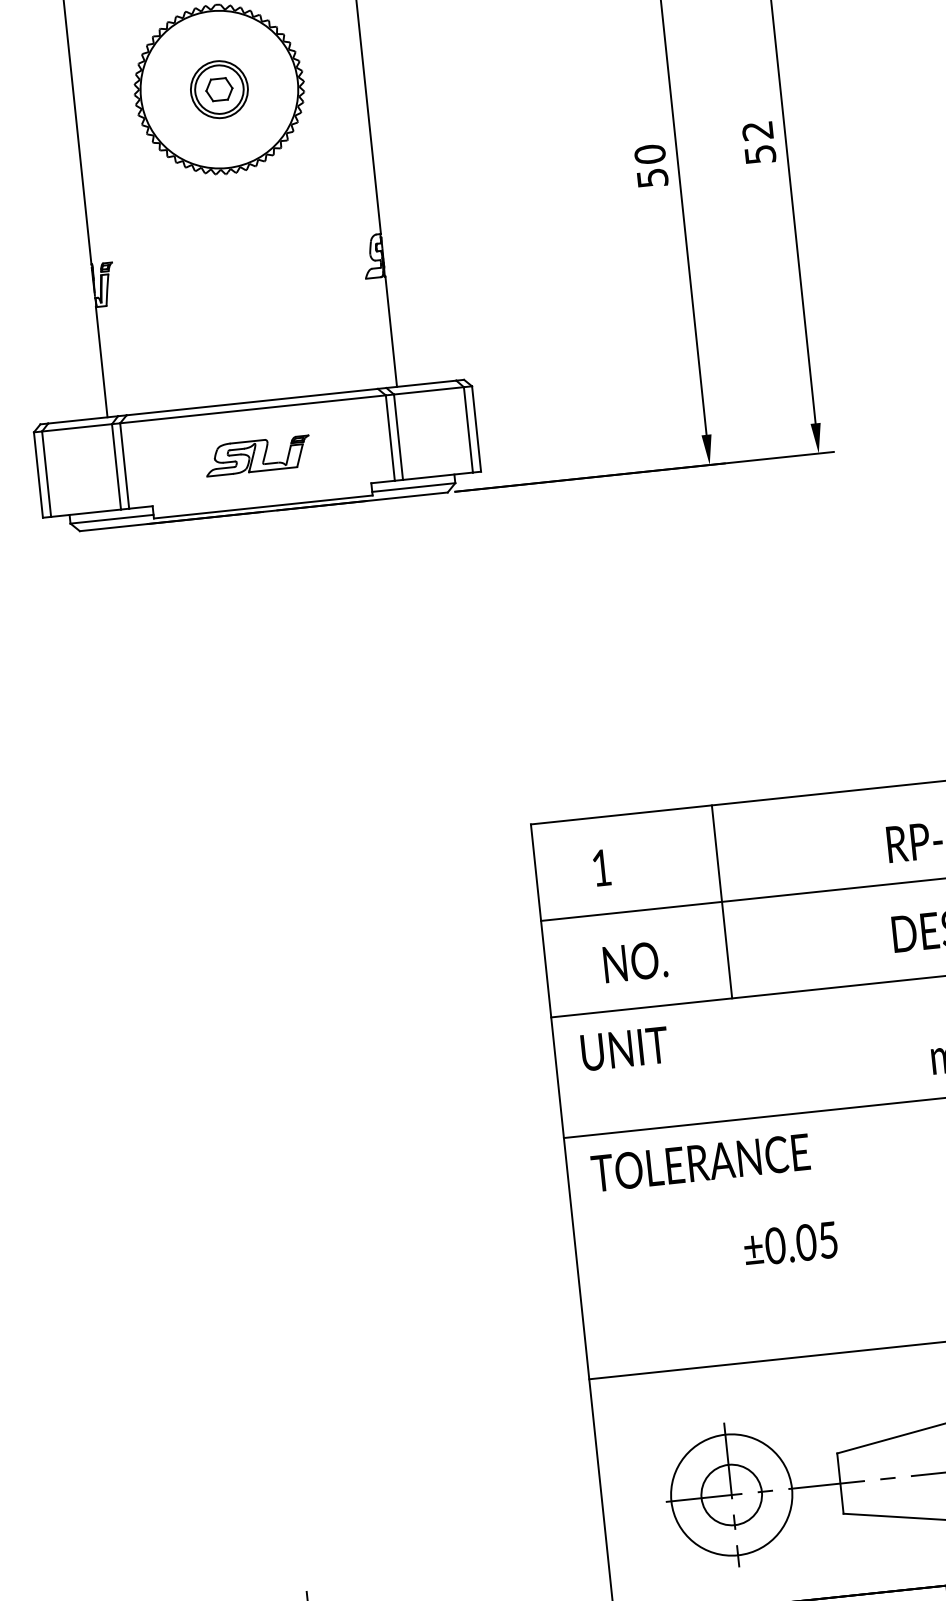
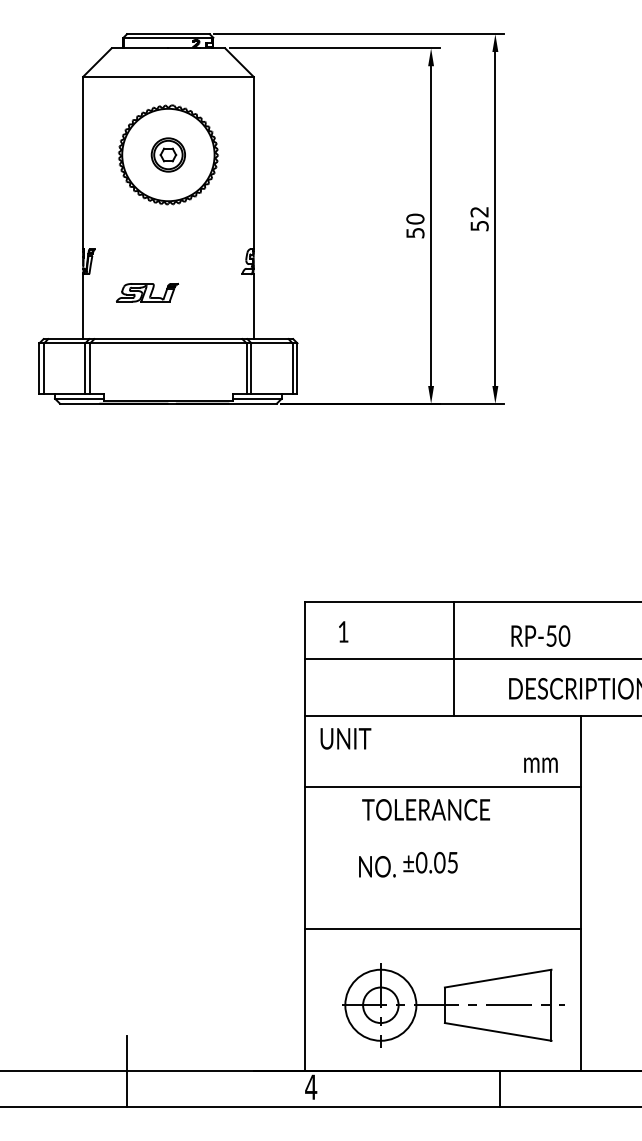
part: (258, 455) -> (147, 292), moved
line: (721, 900) -> (453, 658), moved
text: (635, 961) -> (377, 866), moved
text: (699, 1162) -> (425, 809), moved

